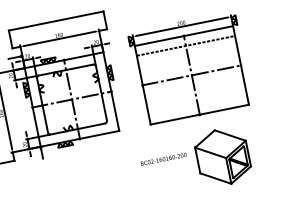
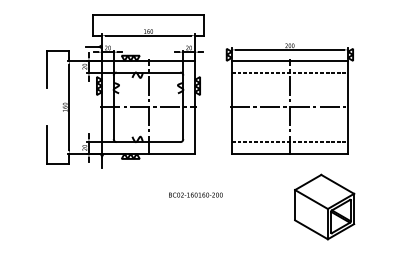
line: (197, 105) -> (289, 142), added
part: (222, 156) -> (324, 206), moved
text: (163, 158) -> (195, 194), moved

